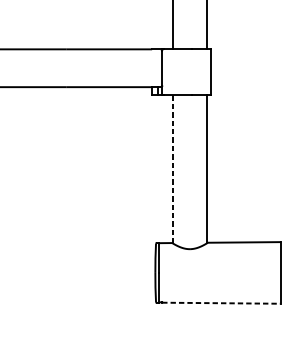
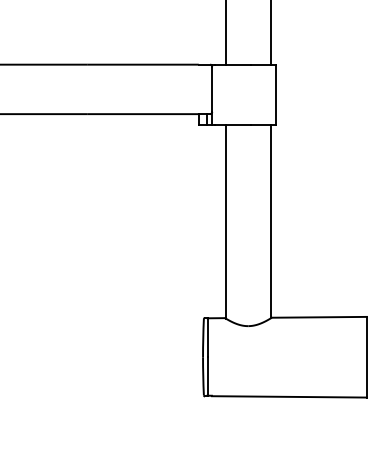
line: (173, 169) -> (226, 221), dashed -> solid
line: (221, 302) -> (289, 396), dashed -> solid

